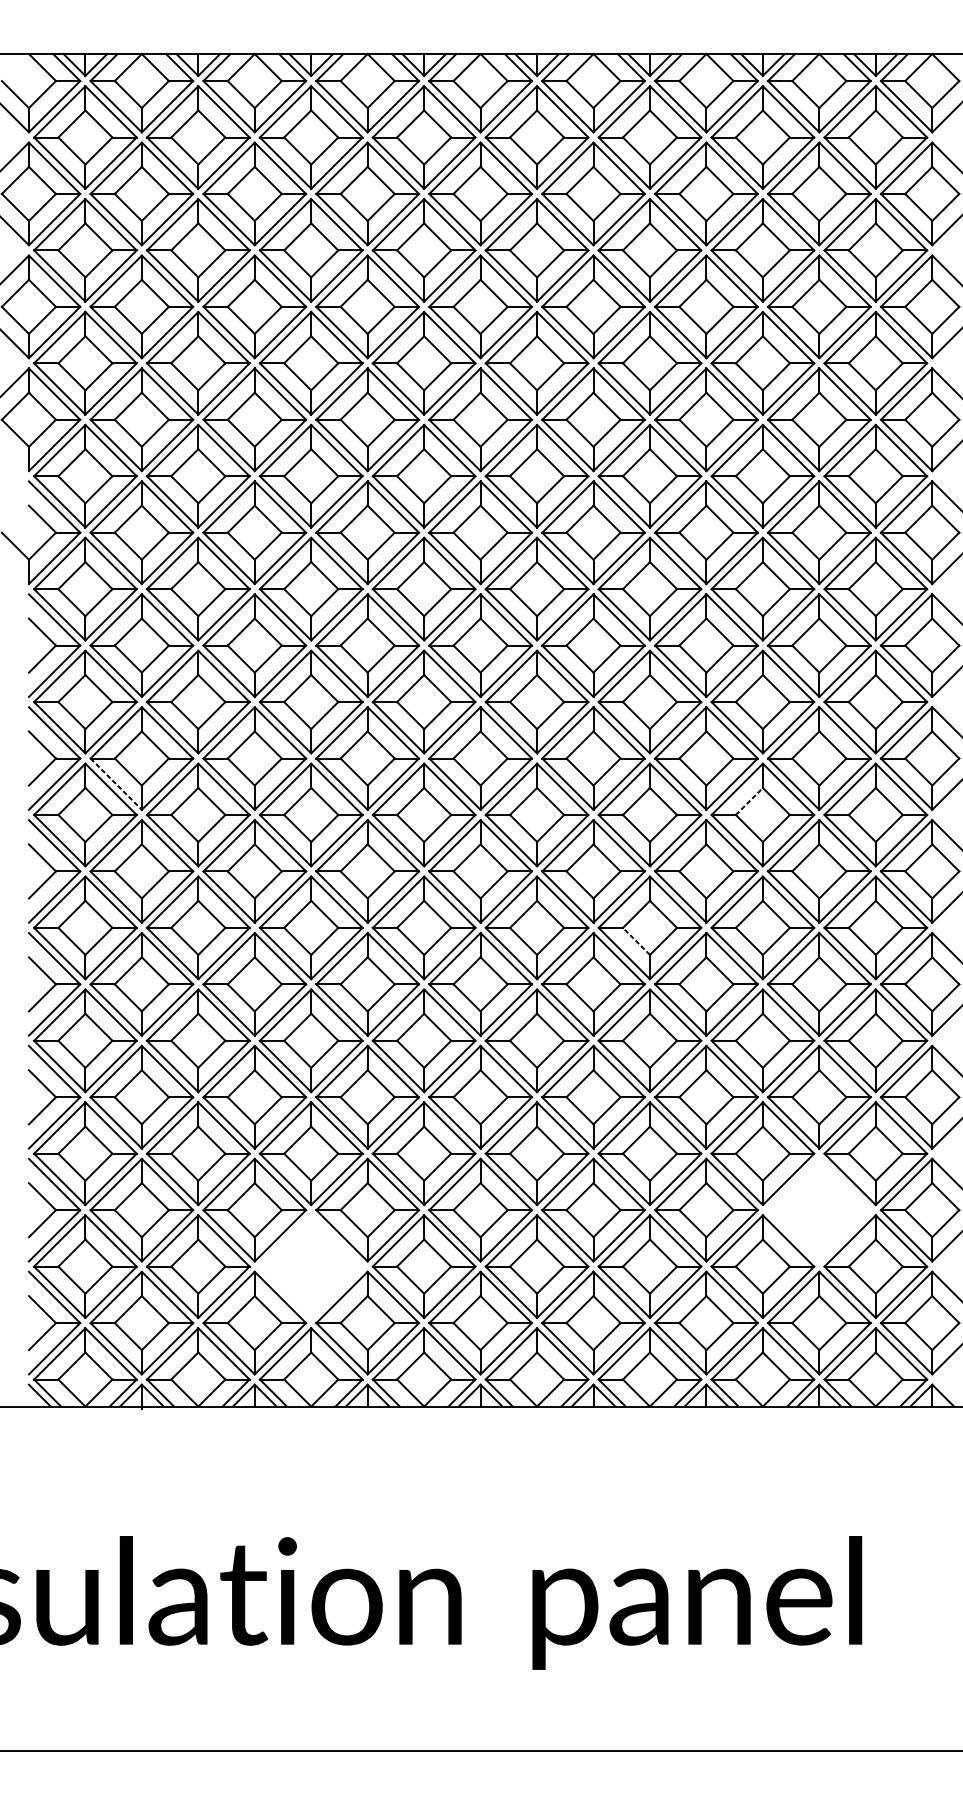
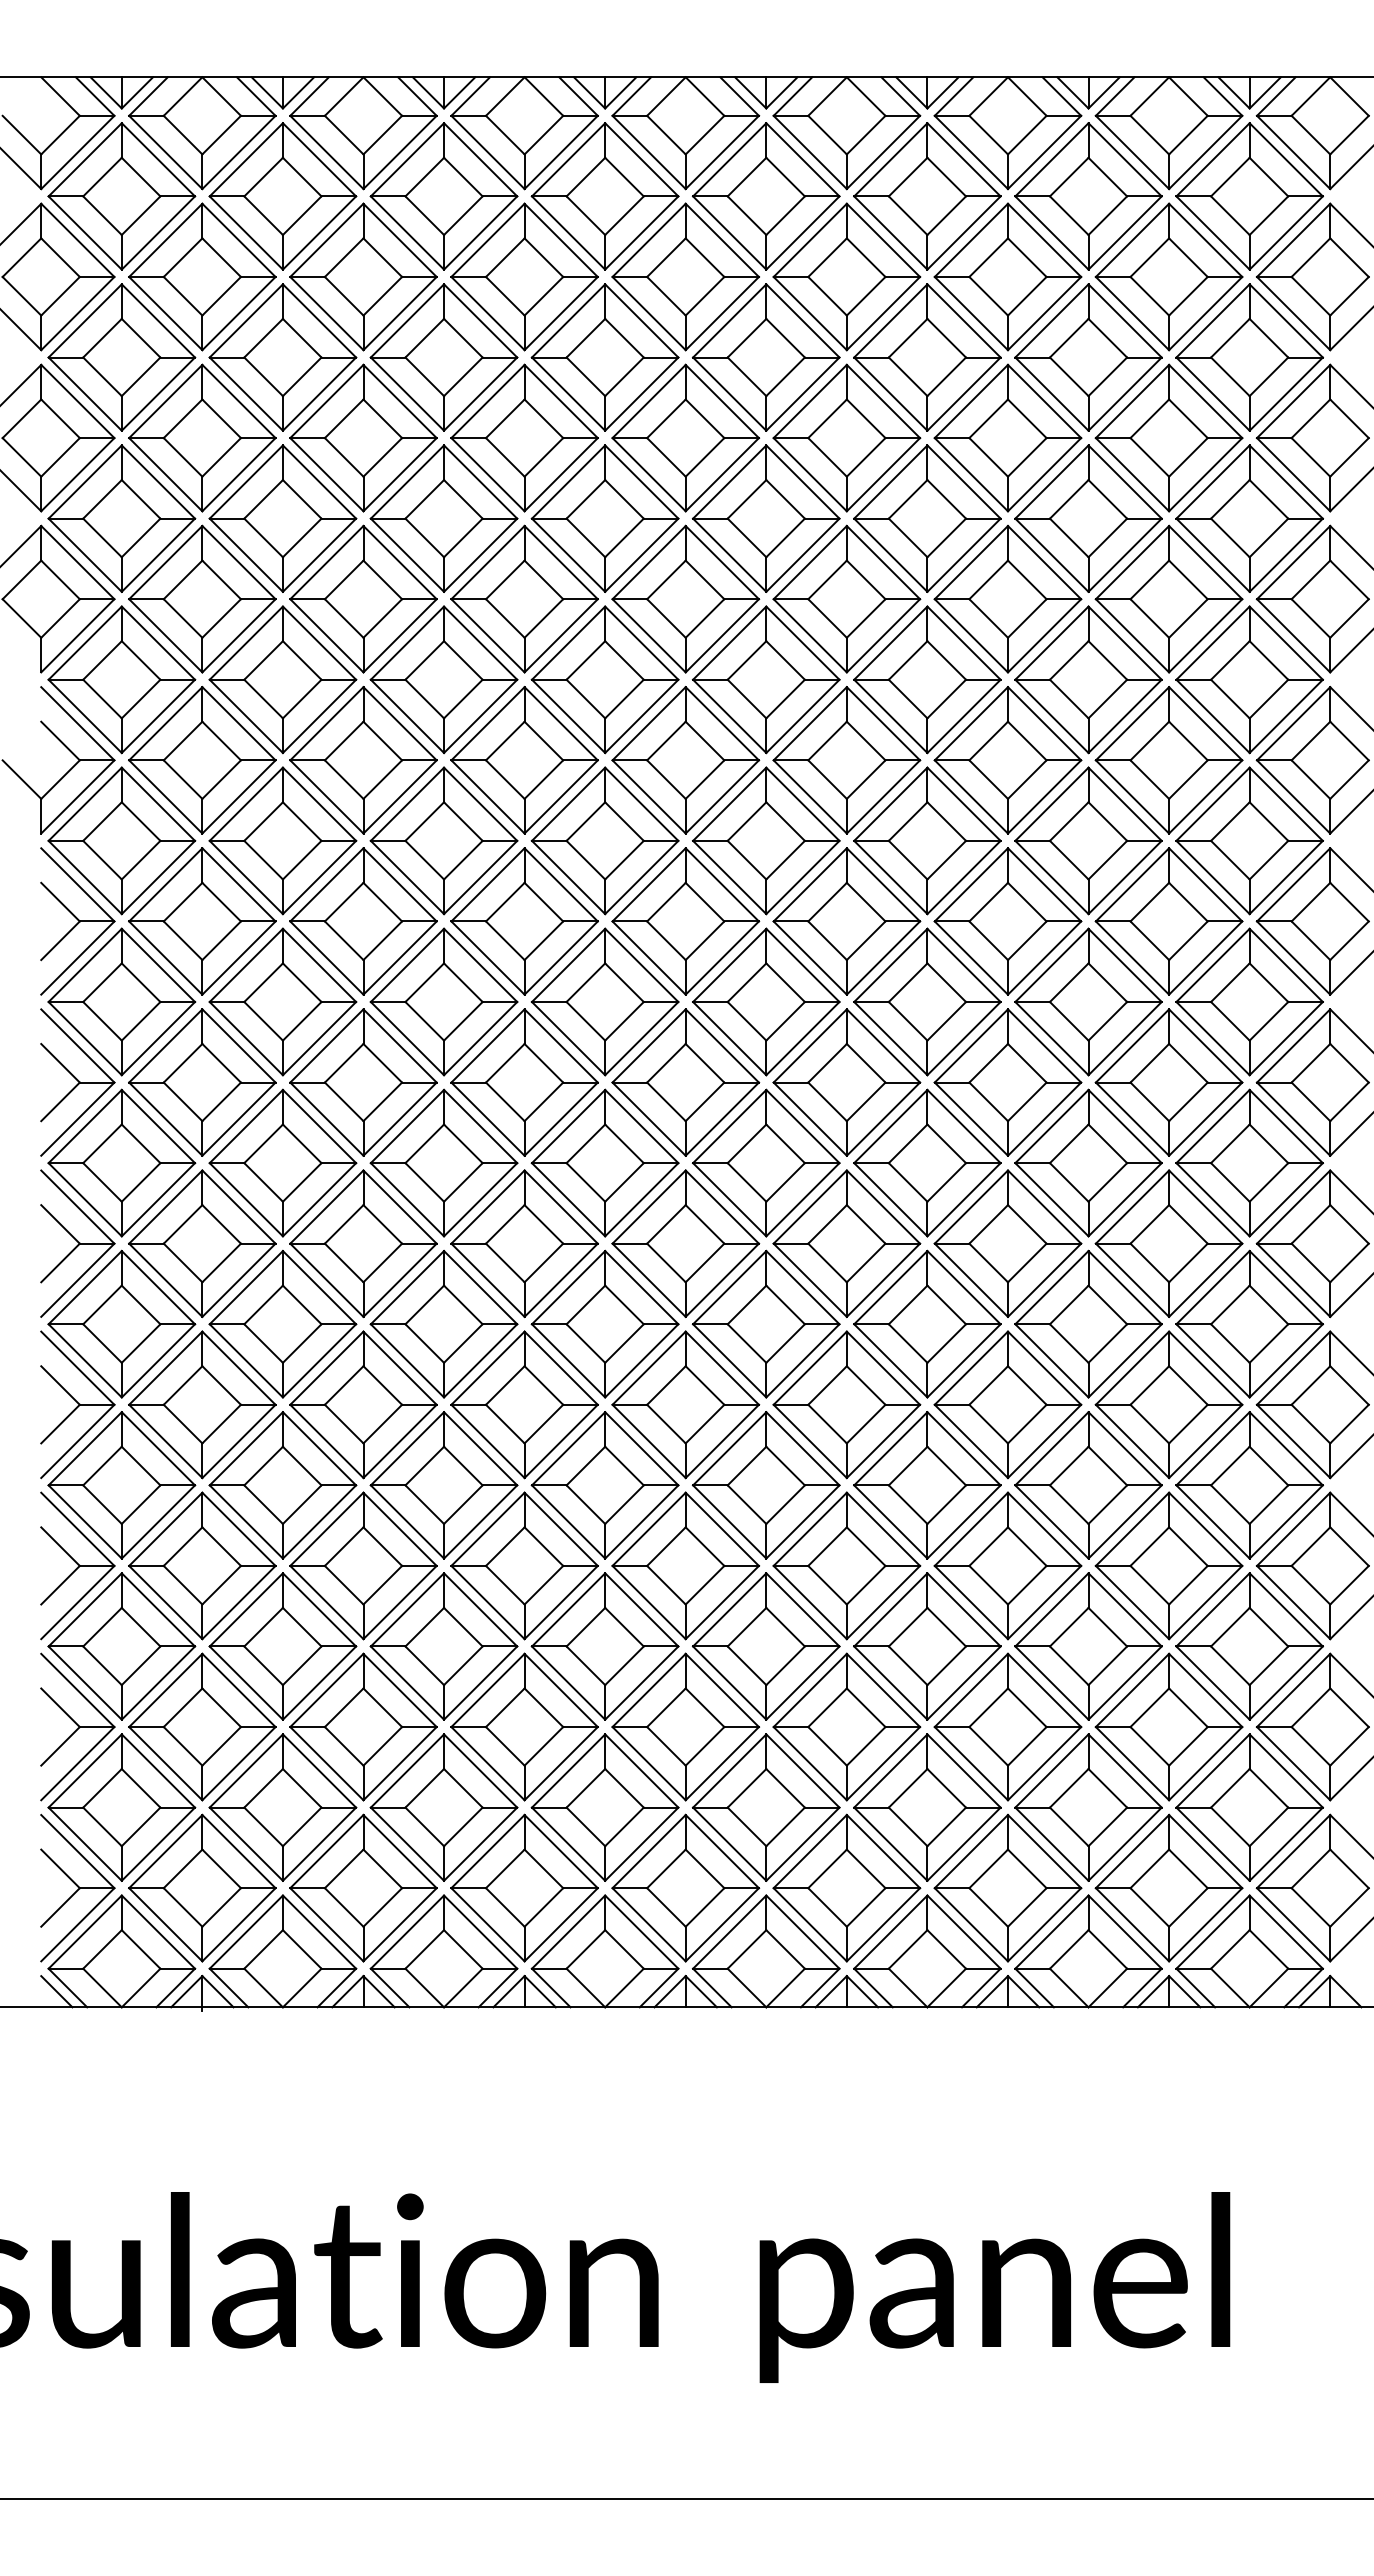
line: (116, 784) -> (165, 1119), dashed -> solid
line: (749, 801) -> (1069, 1143), dashed -> solid
line: (636, 941) -> (907, 1343), dashed -> solid
part: (818, 1209) -> (1168, 1726), added
part: (310, 1266) -> (443, 1807), added

